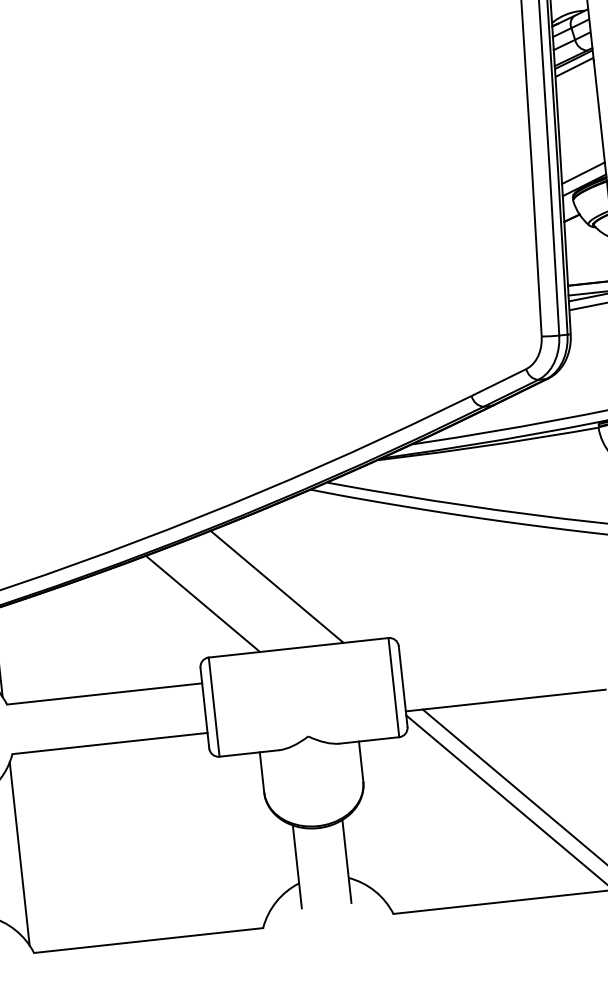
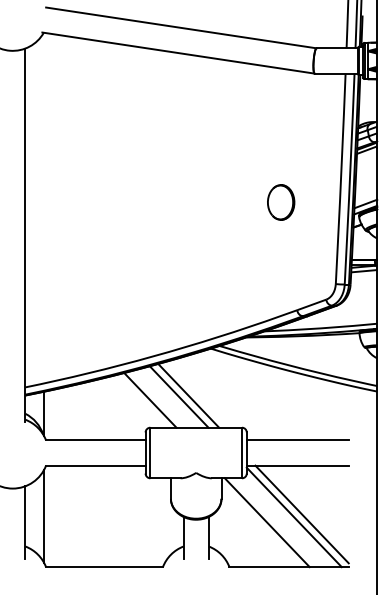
part: (417, 188) -> (281, 202), added
line: (257, 590) -> (178, 396), added
line: (499, 651) -> (297, 440), added
line: (456, 818) -> (266, 522), added

